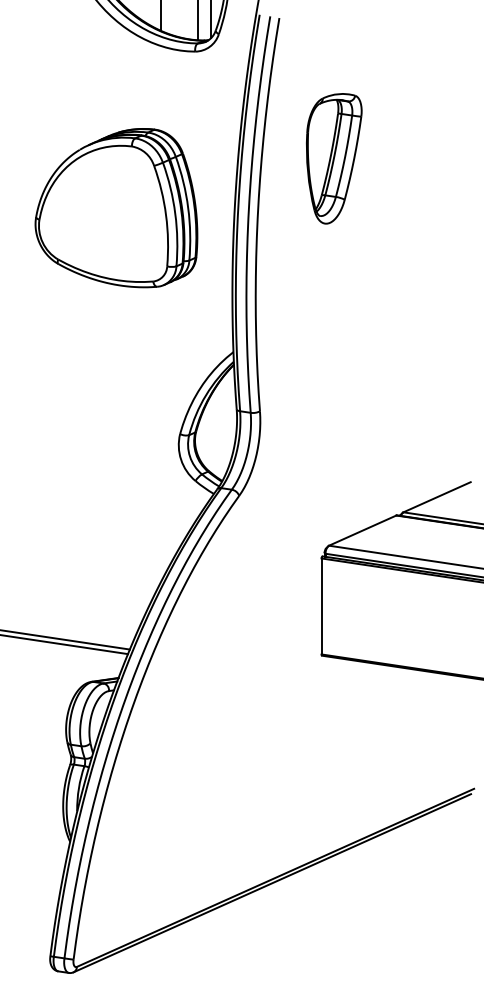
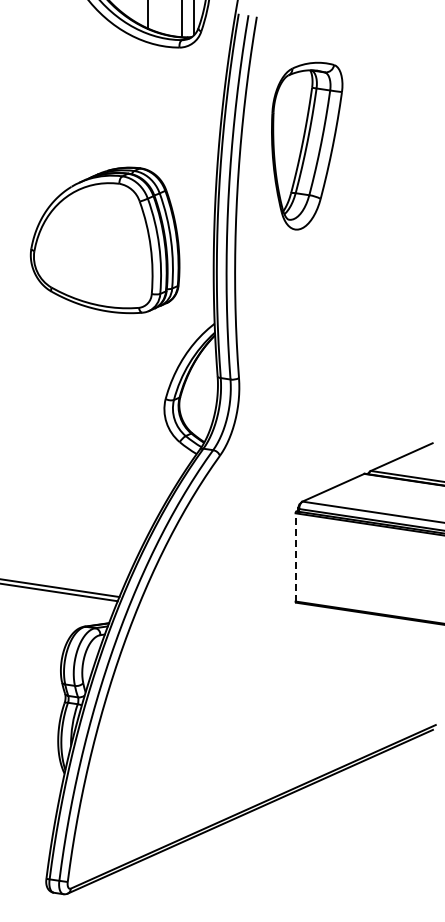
part: (334, 158) -> (307, 145), size x1.4
part: (115, 208) -> (104, 240), moved
line: (321, 605) -> (295, 556), solid -> dashed

